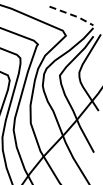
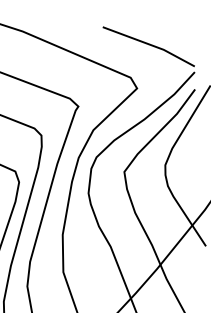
line: (73, 15) -> (153, 45), dashed -> solid

